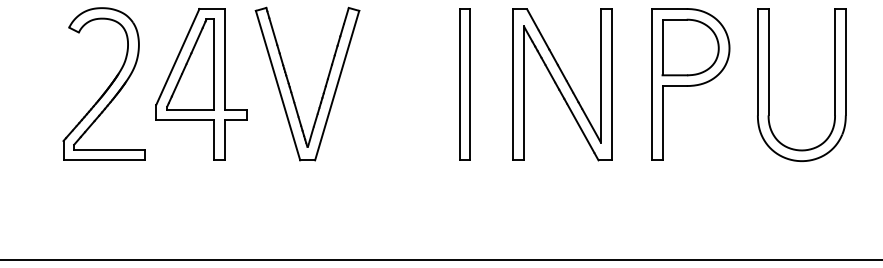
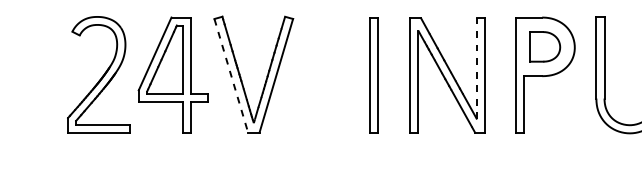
part: (690, 47) -> (545, 46), size x0.7
line: (601, 75) -> (477, 68), solid -> dashed
line: (278, 85) -> (231, 75), solid -> dashed

